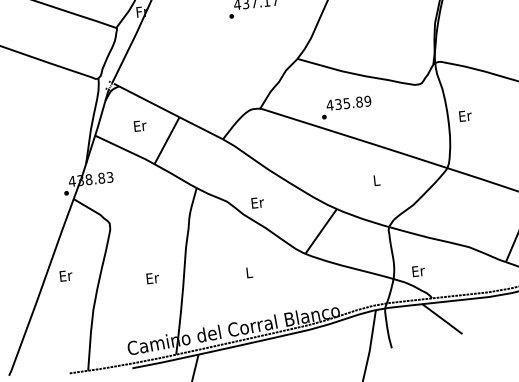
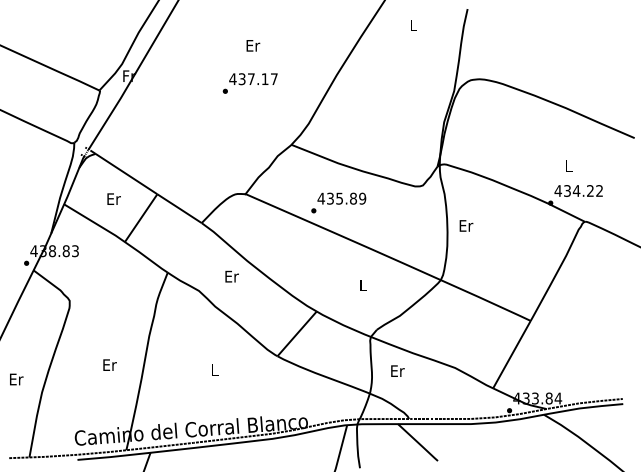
text: (257, 202) -> (231, 276), moved
text: (418, 270) -> (397, 370), moved
text: (66, 275) -> (16, 379), moved

